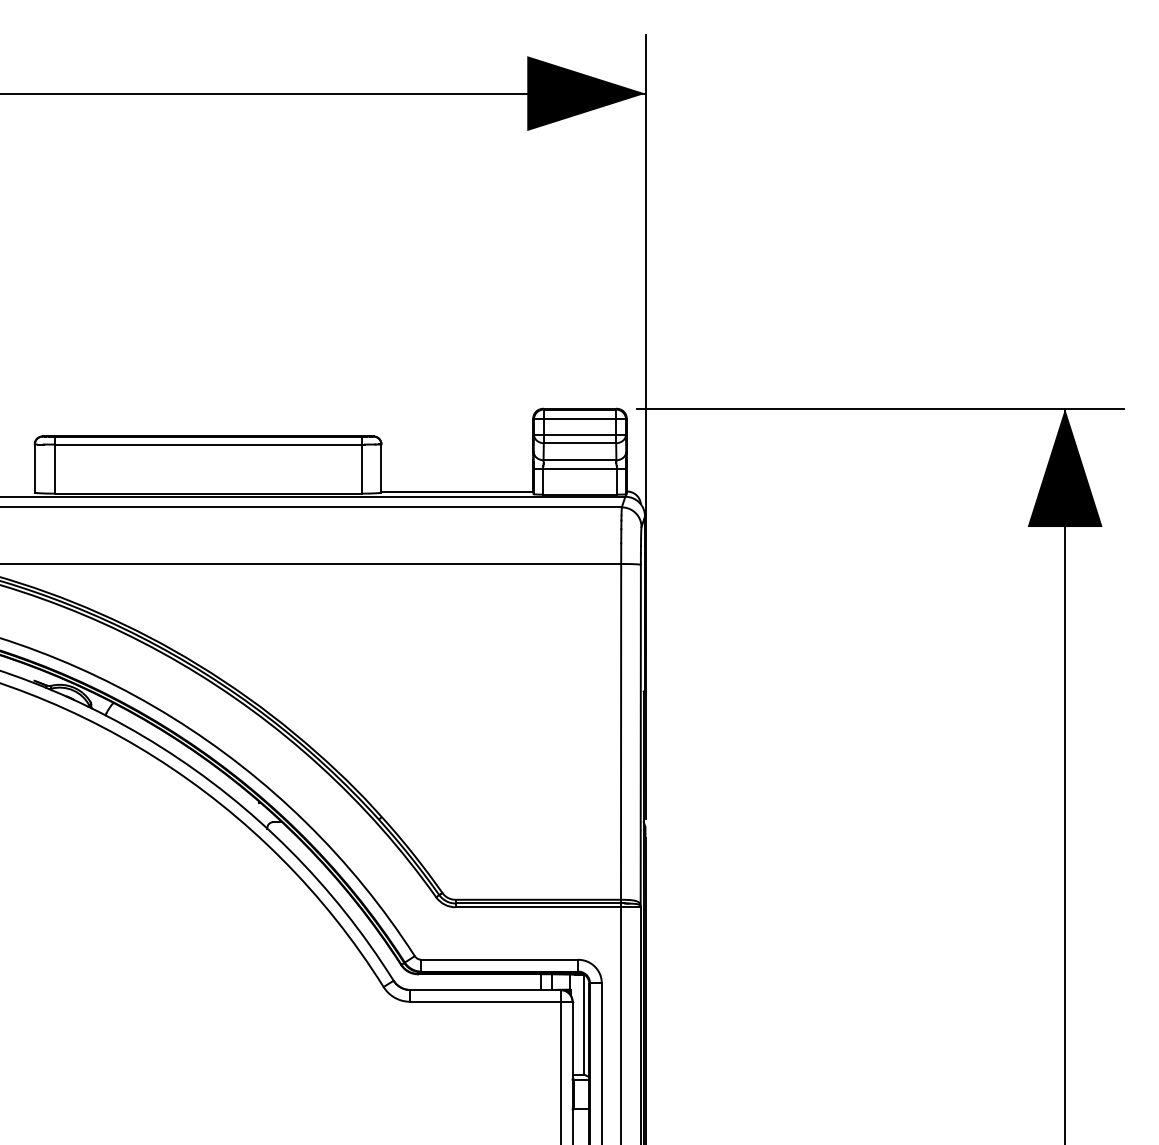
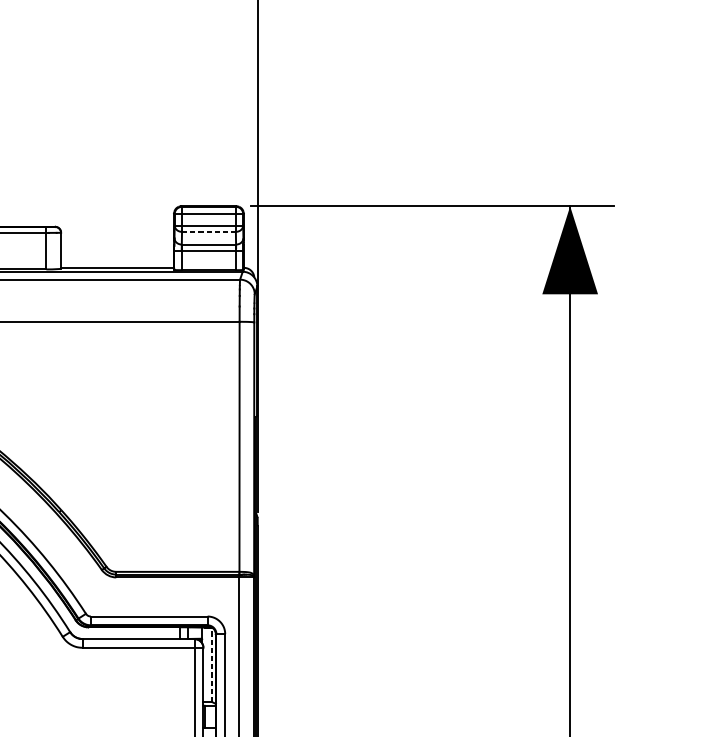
line: (580, 443) -> (209, 232), solid -> dashed
line: (584, 1024) -> (212, 664), solid -> dashed

